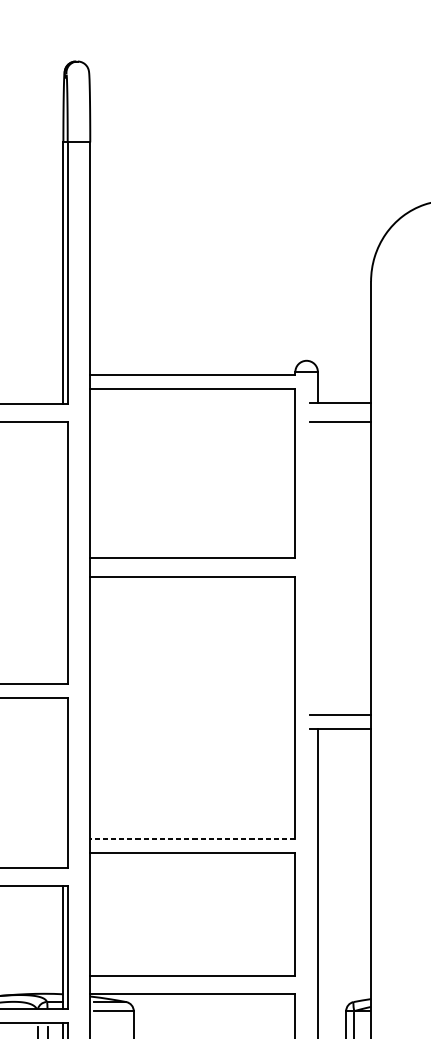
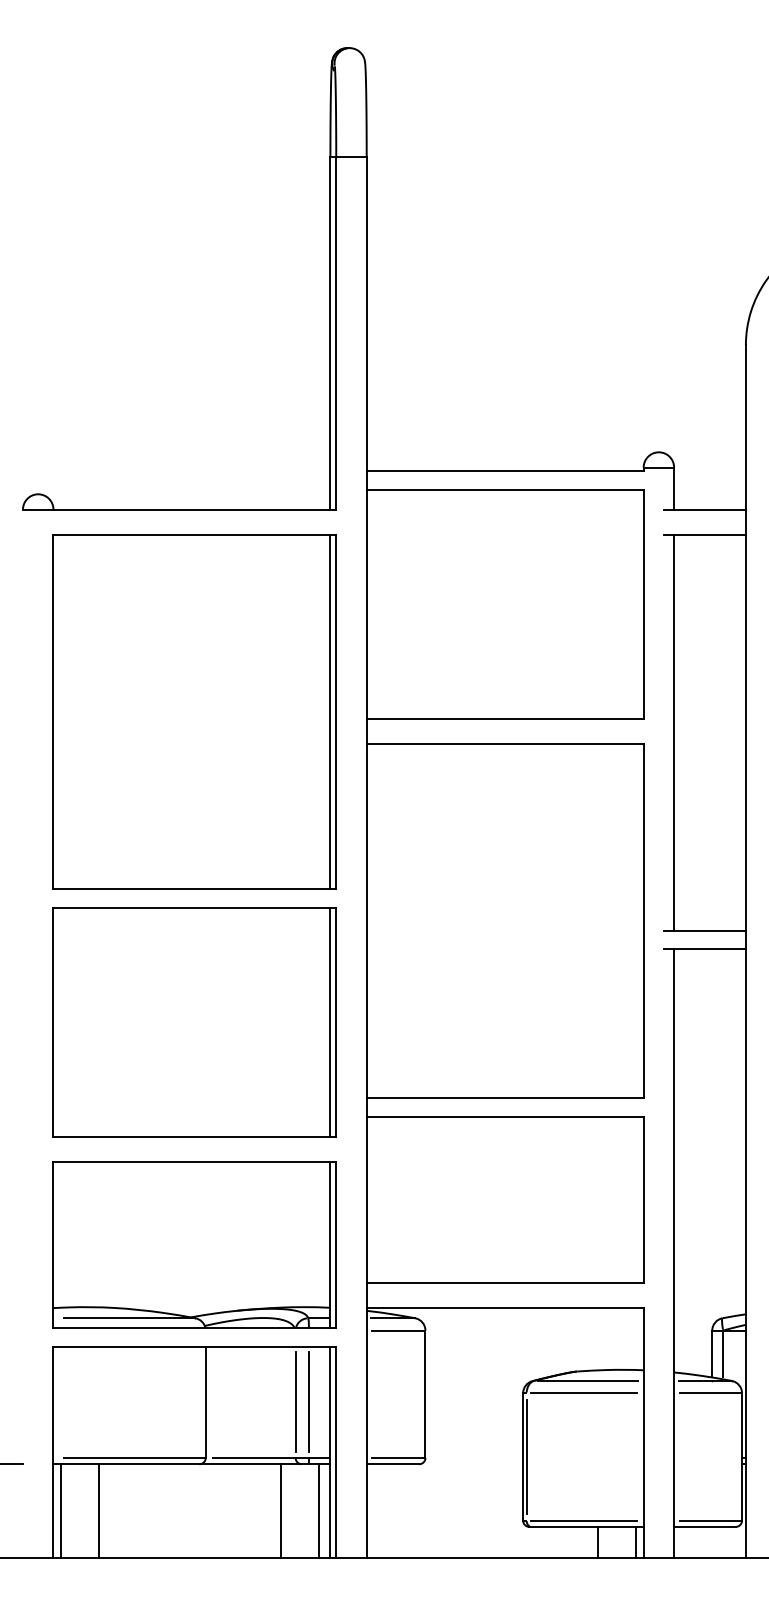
line: (63, 553) -> (330, 712), added
line: (318, 568) -> (674, 732), added
line: (63, 783) -> (330, 1022), added
line: (192, 838) -> (504, 1097), dashed -> solid

